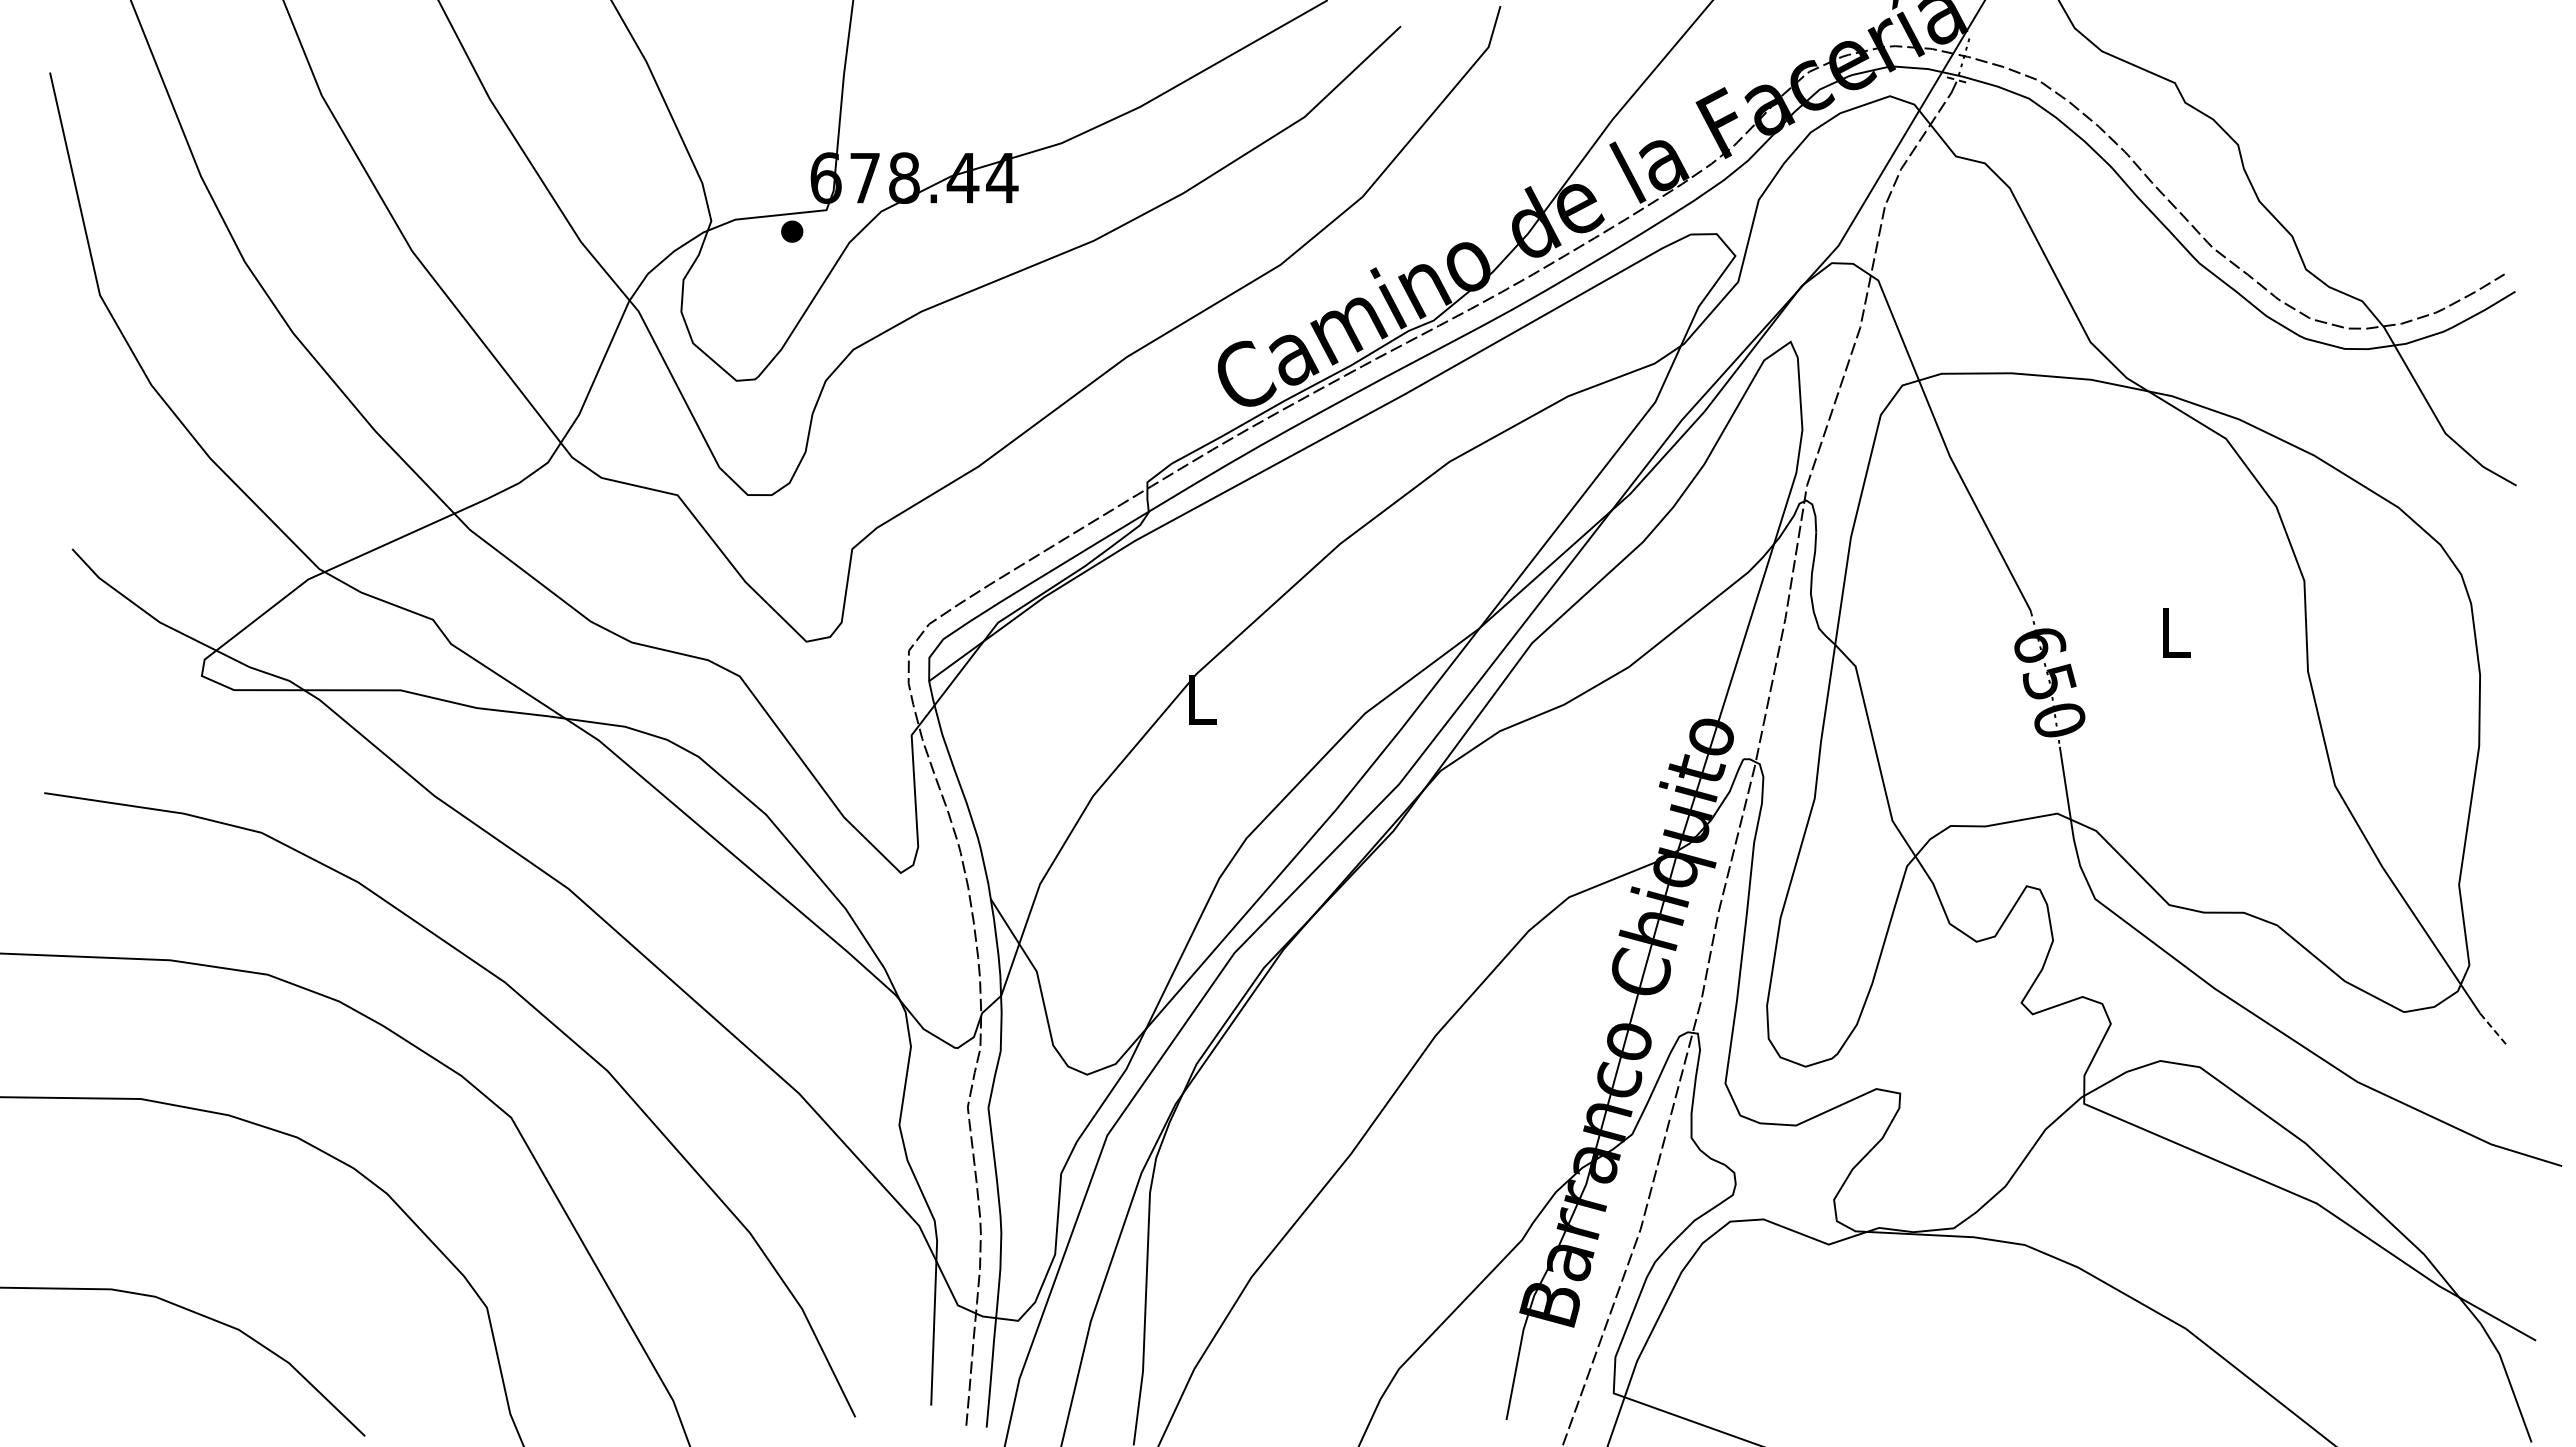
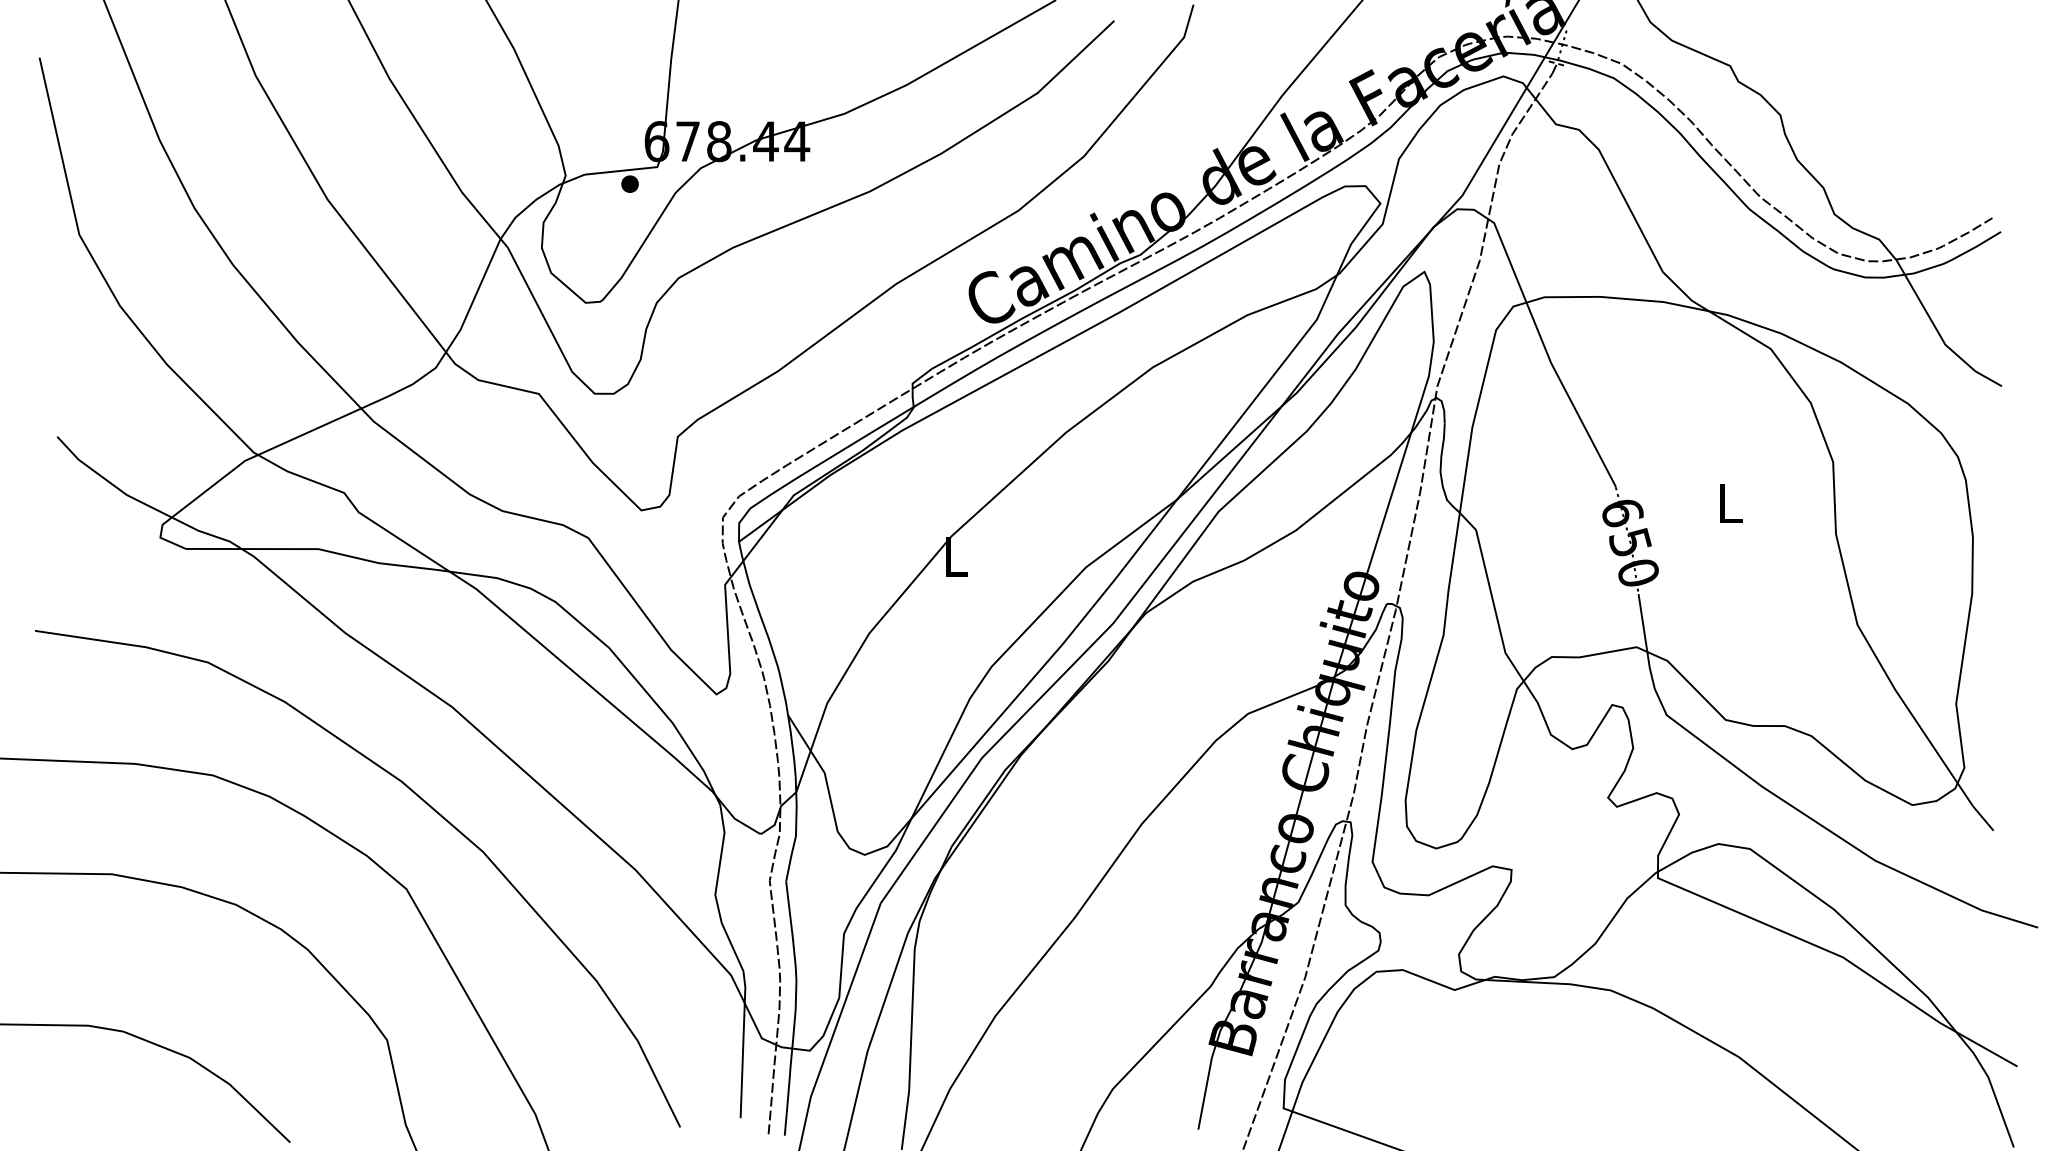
line: (2493, 1029) -> (1983, 818), dashed -> solid

